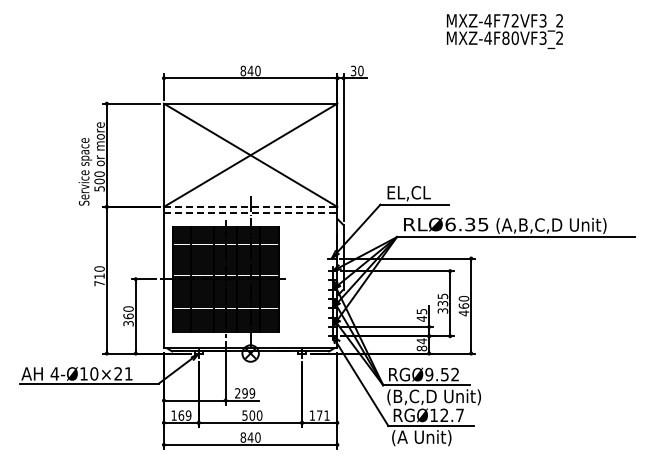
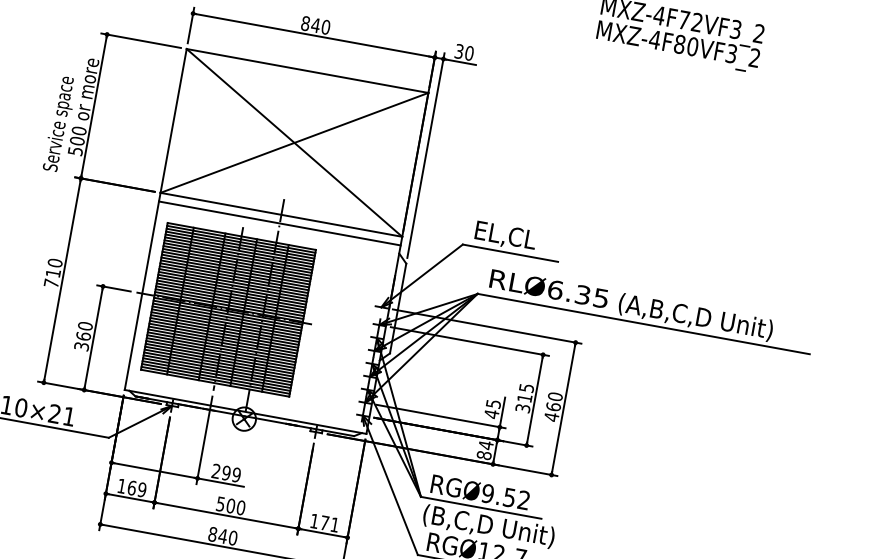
line: (250, 206) -> (281, 214), dashed -> solid
line: (250, 213) -> (279, 223), dashed -> solid
text: (442, 303) -> (524, 397), 335 -> 315

